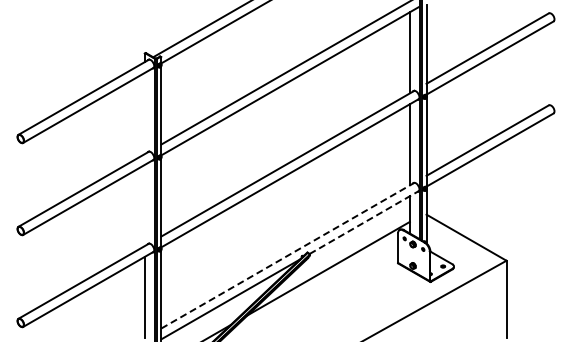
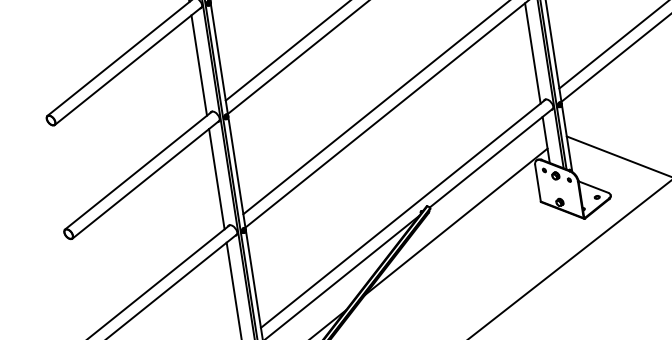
line: (144, 113) -> (199, 65), added
line: (144, 205) -> (216, 179), added
line: (364, 222) -> (491, 158), dashed -> solid
line: (288, 255) -> (404, 213), dashed -> solid

